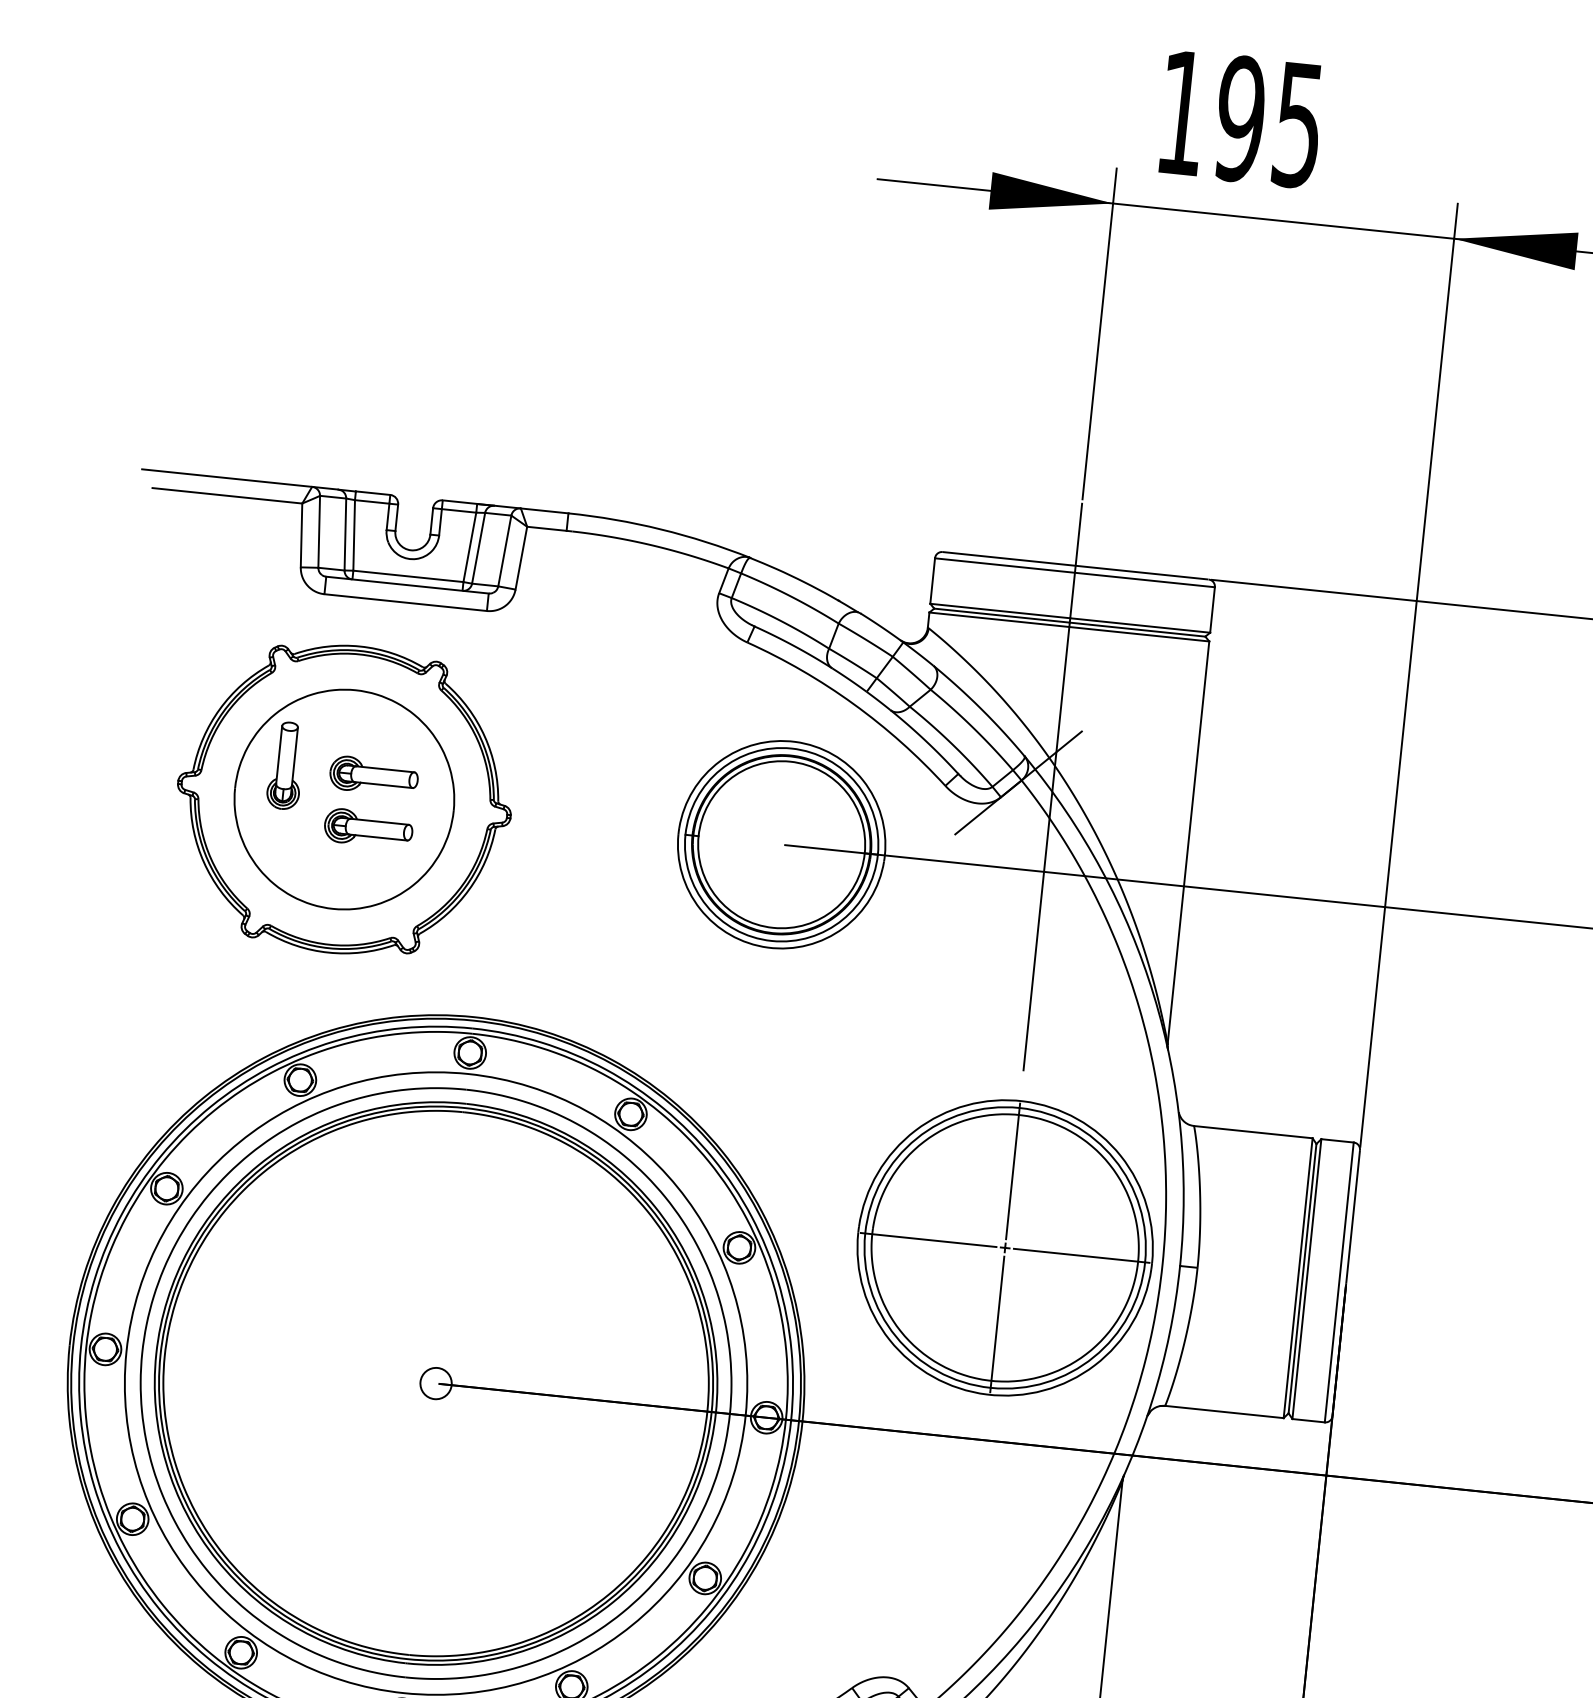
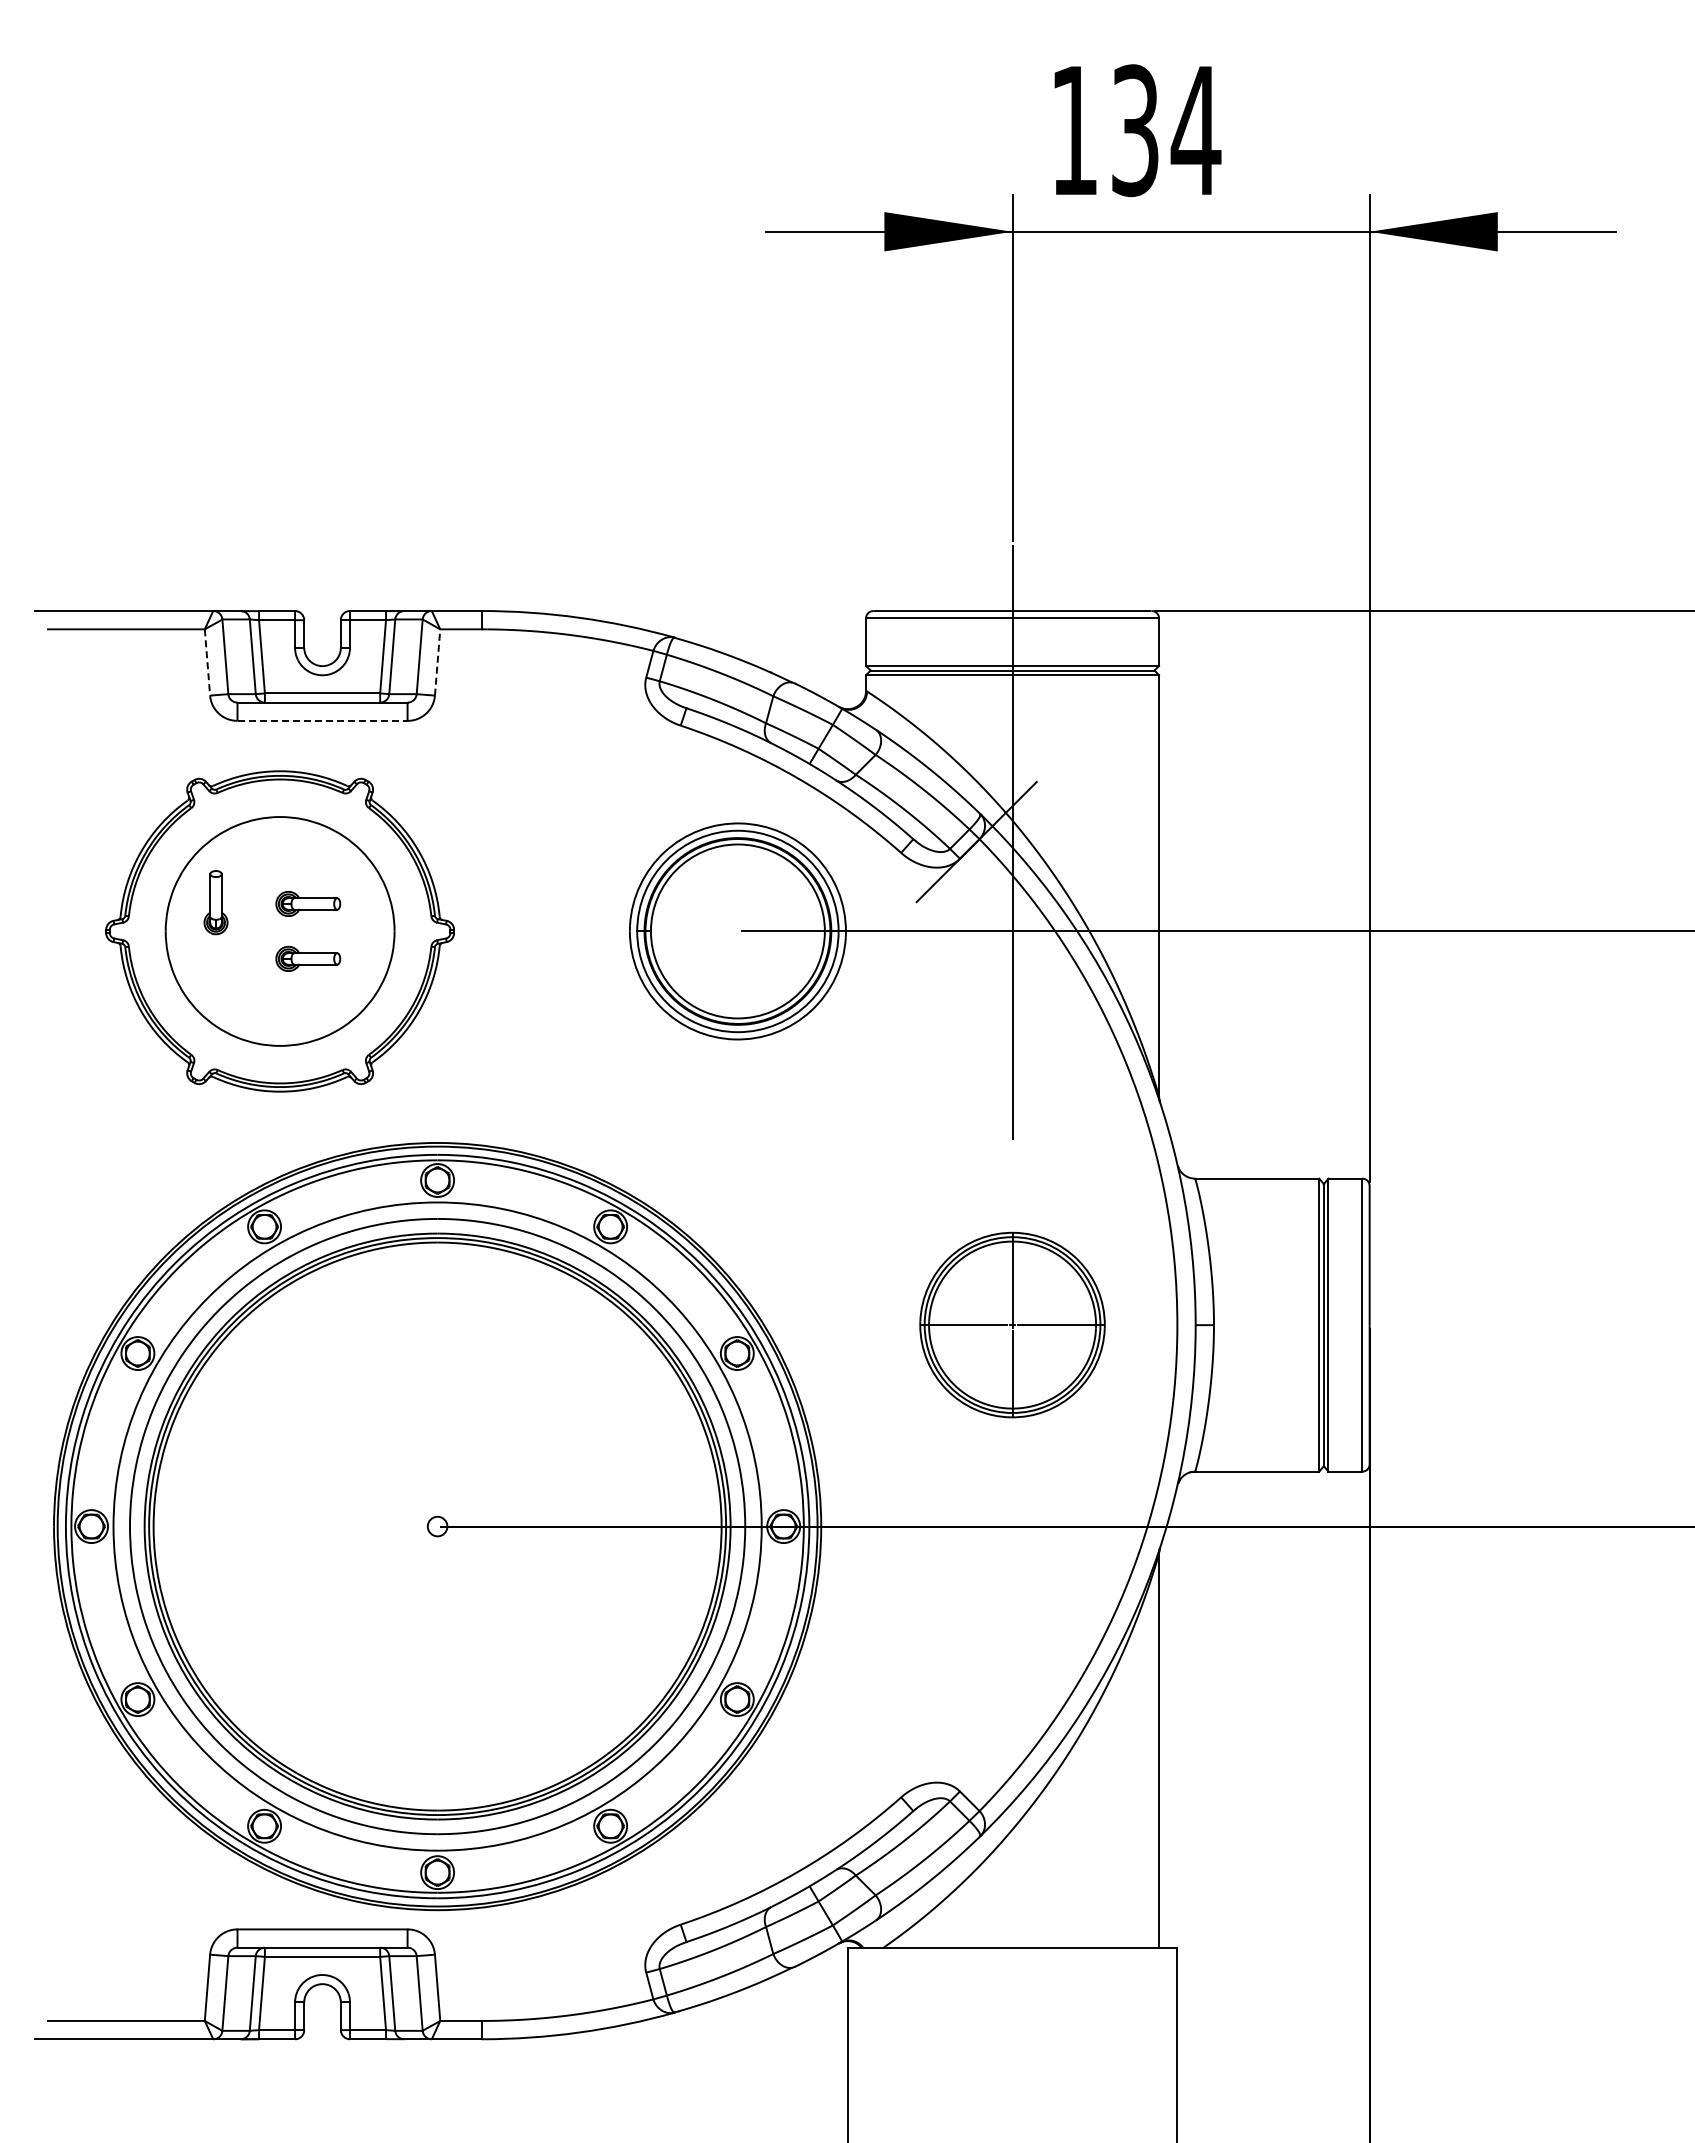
text: (1270, 121) -> (1166, 130), 195 -> 134
line: (301, 535) -> (207, 662), solid -> dashed
line: (521, 557) -> (437, 661), solid -> dashed
line: (406, 602) -> (323, 720), solid -> dashed
part: (285, 765) -> (215, 902), size x0.7
part: (373, 775) -> (307, 903), size x0.7
part: (367, 828) -> (307, 958), size x0.7
part: (1005, 1247) -> (1012, 1324), size x0.6
circle: (435, 1383) -> (437, 1526), size x0.6

